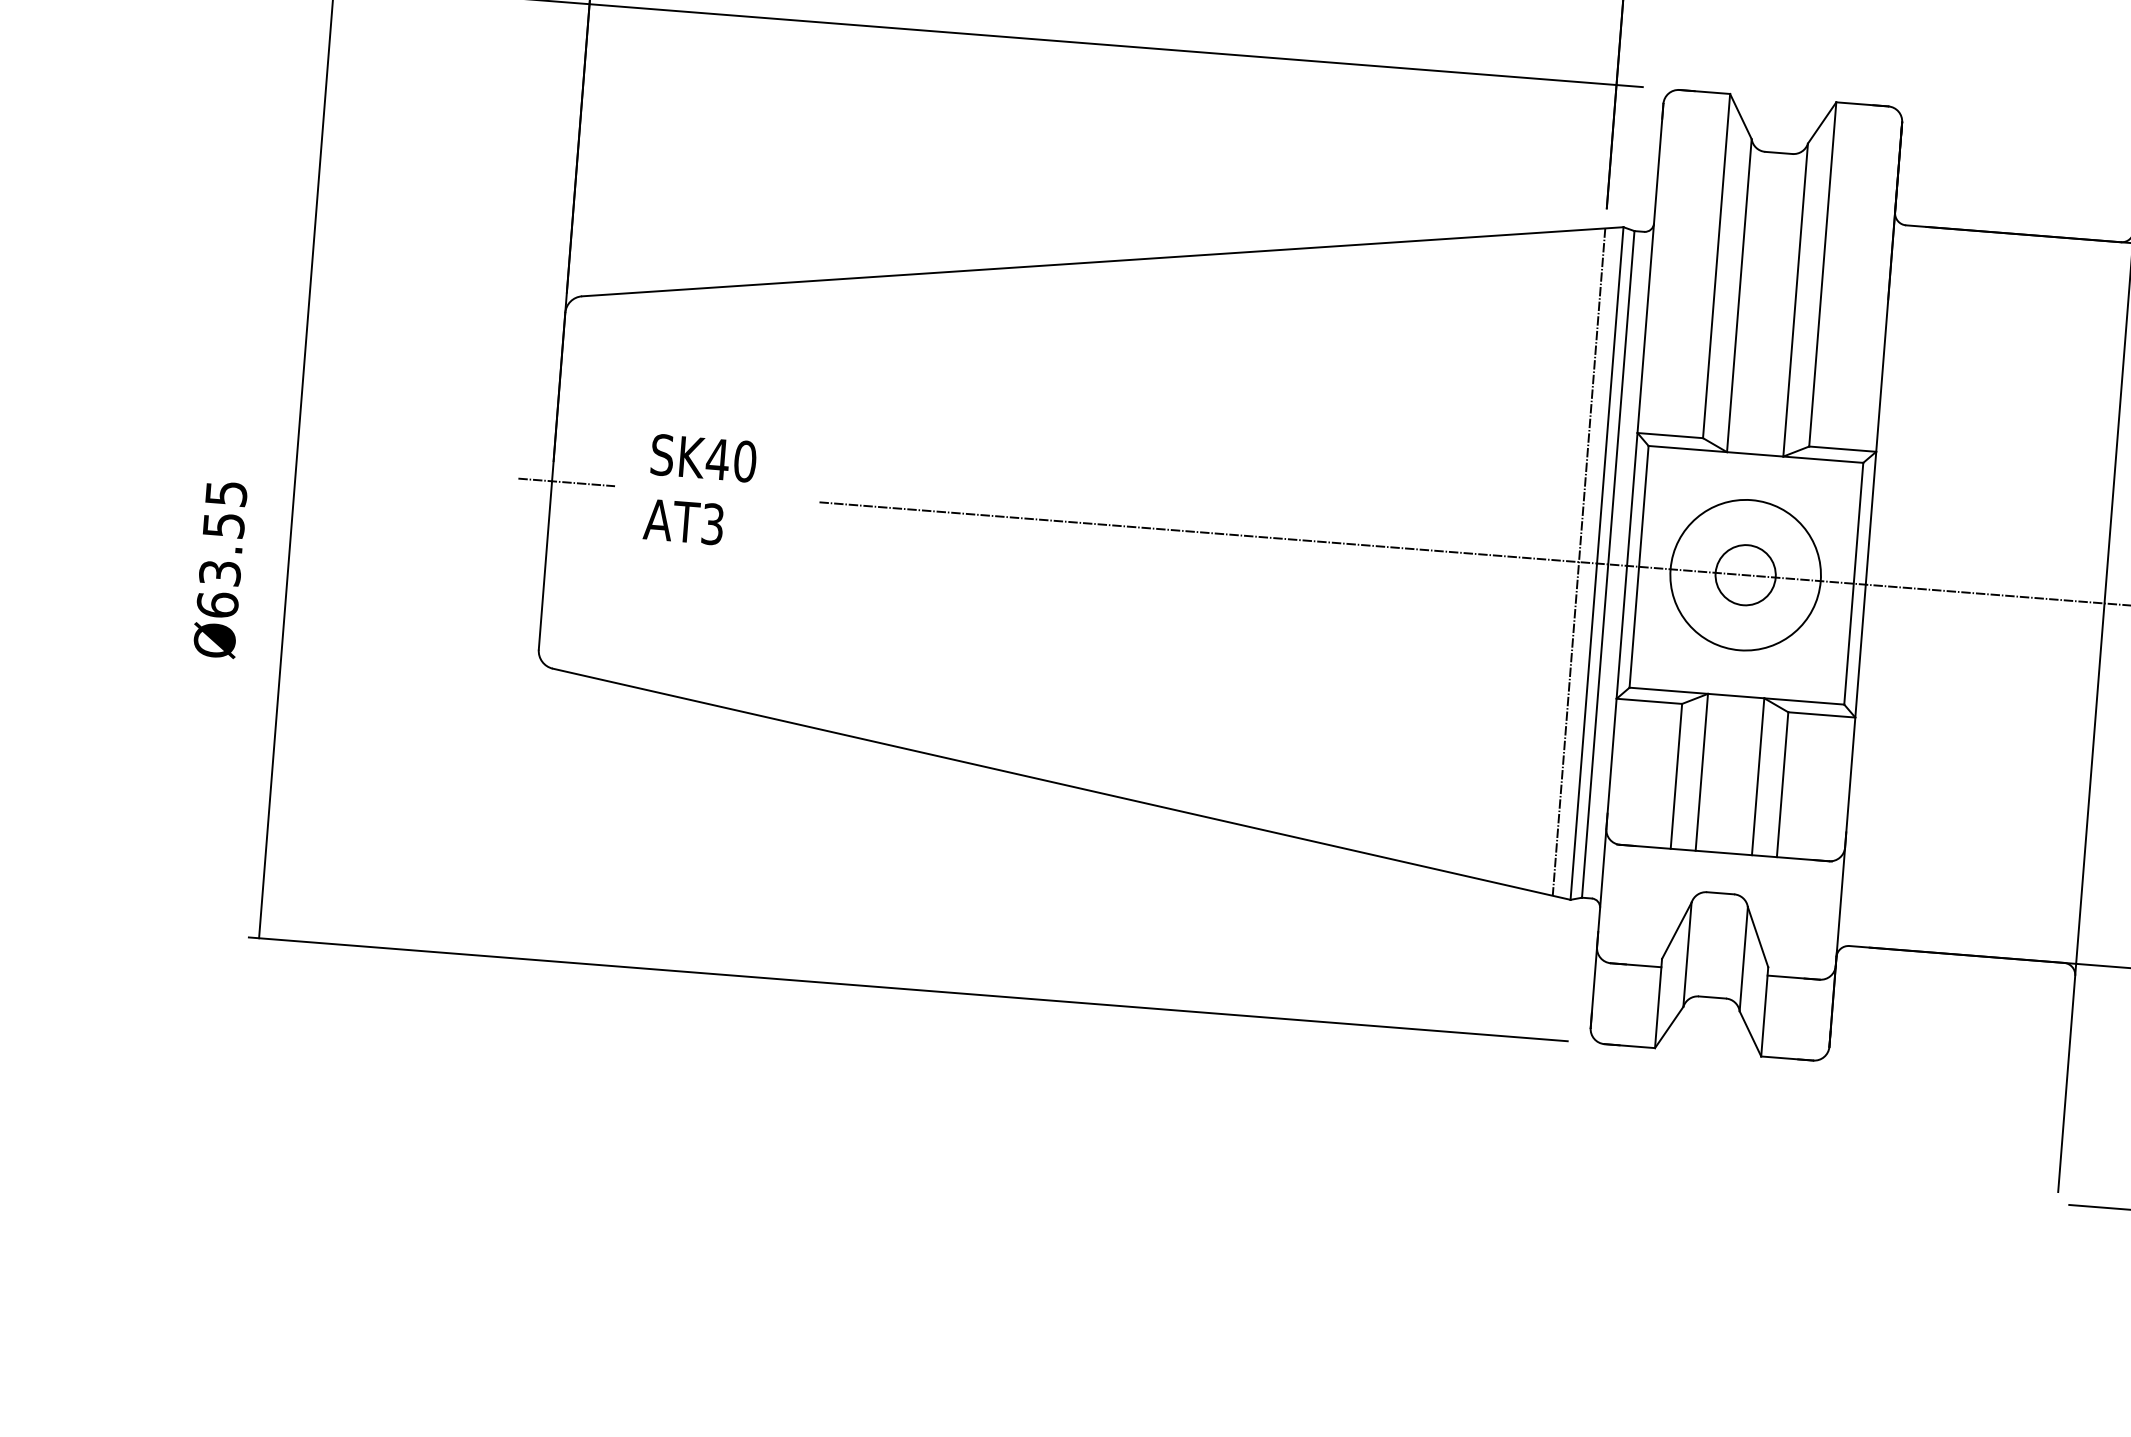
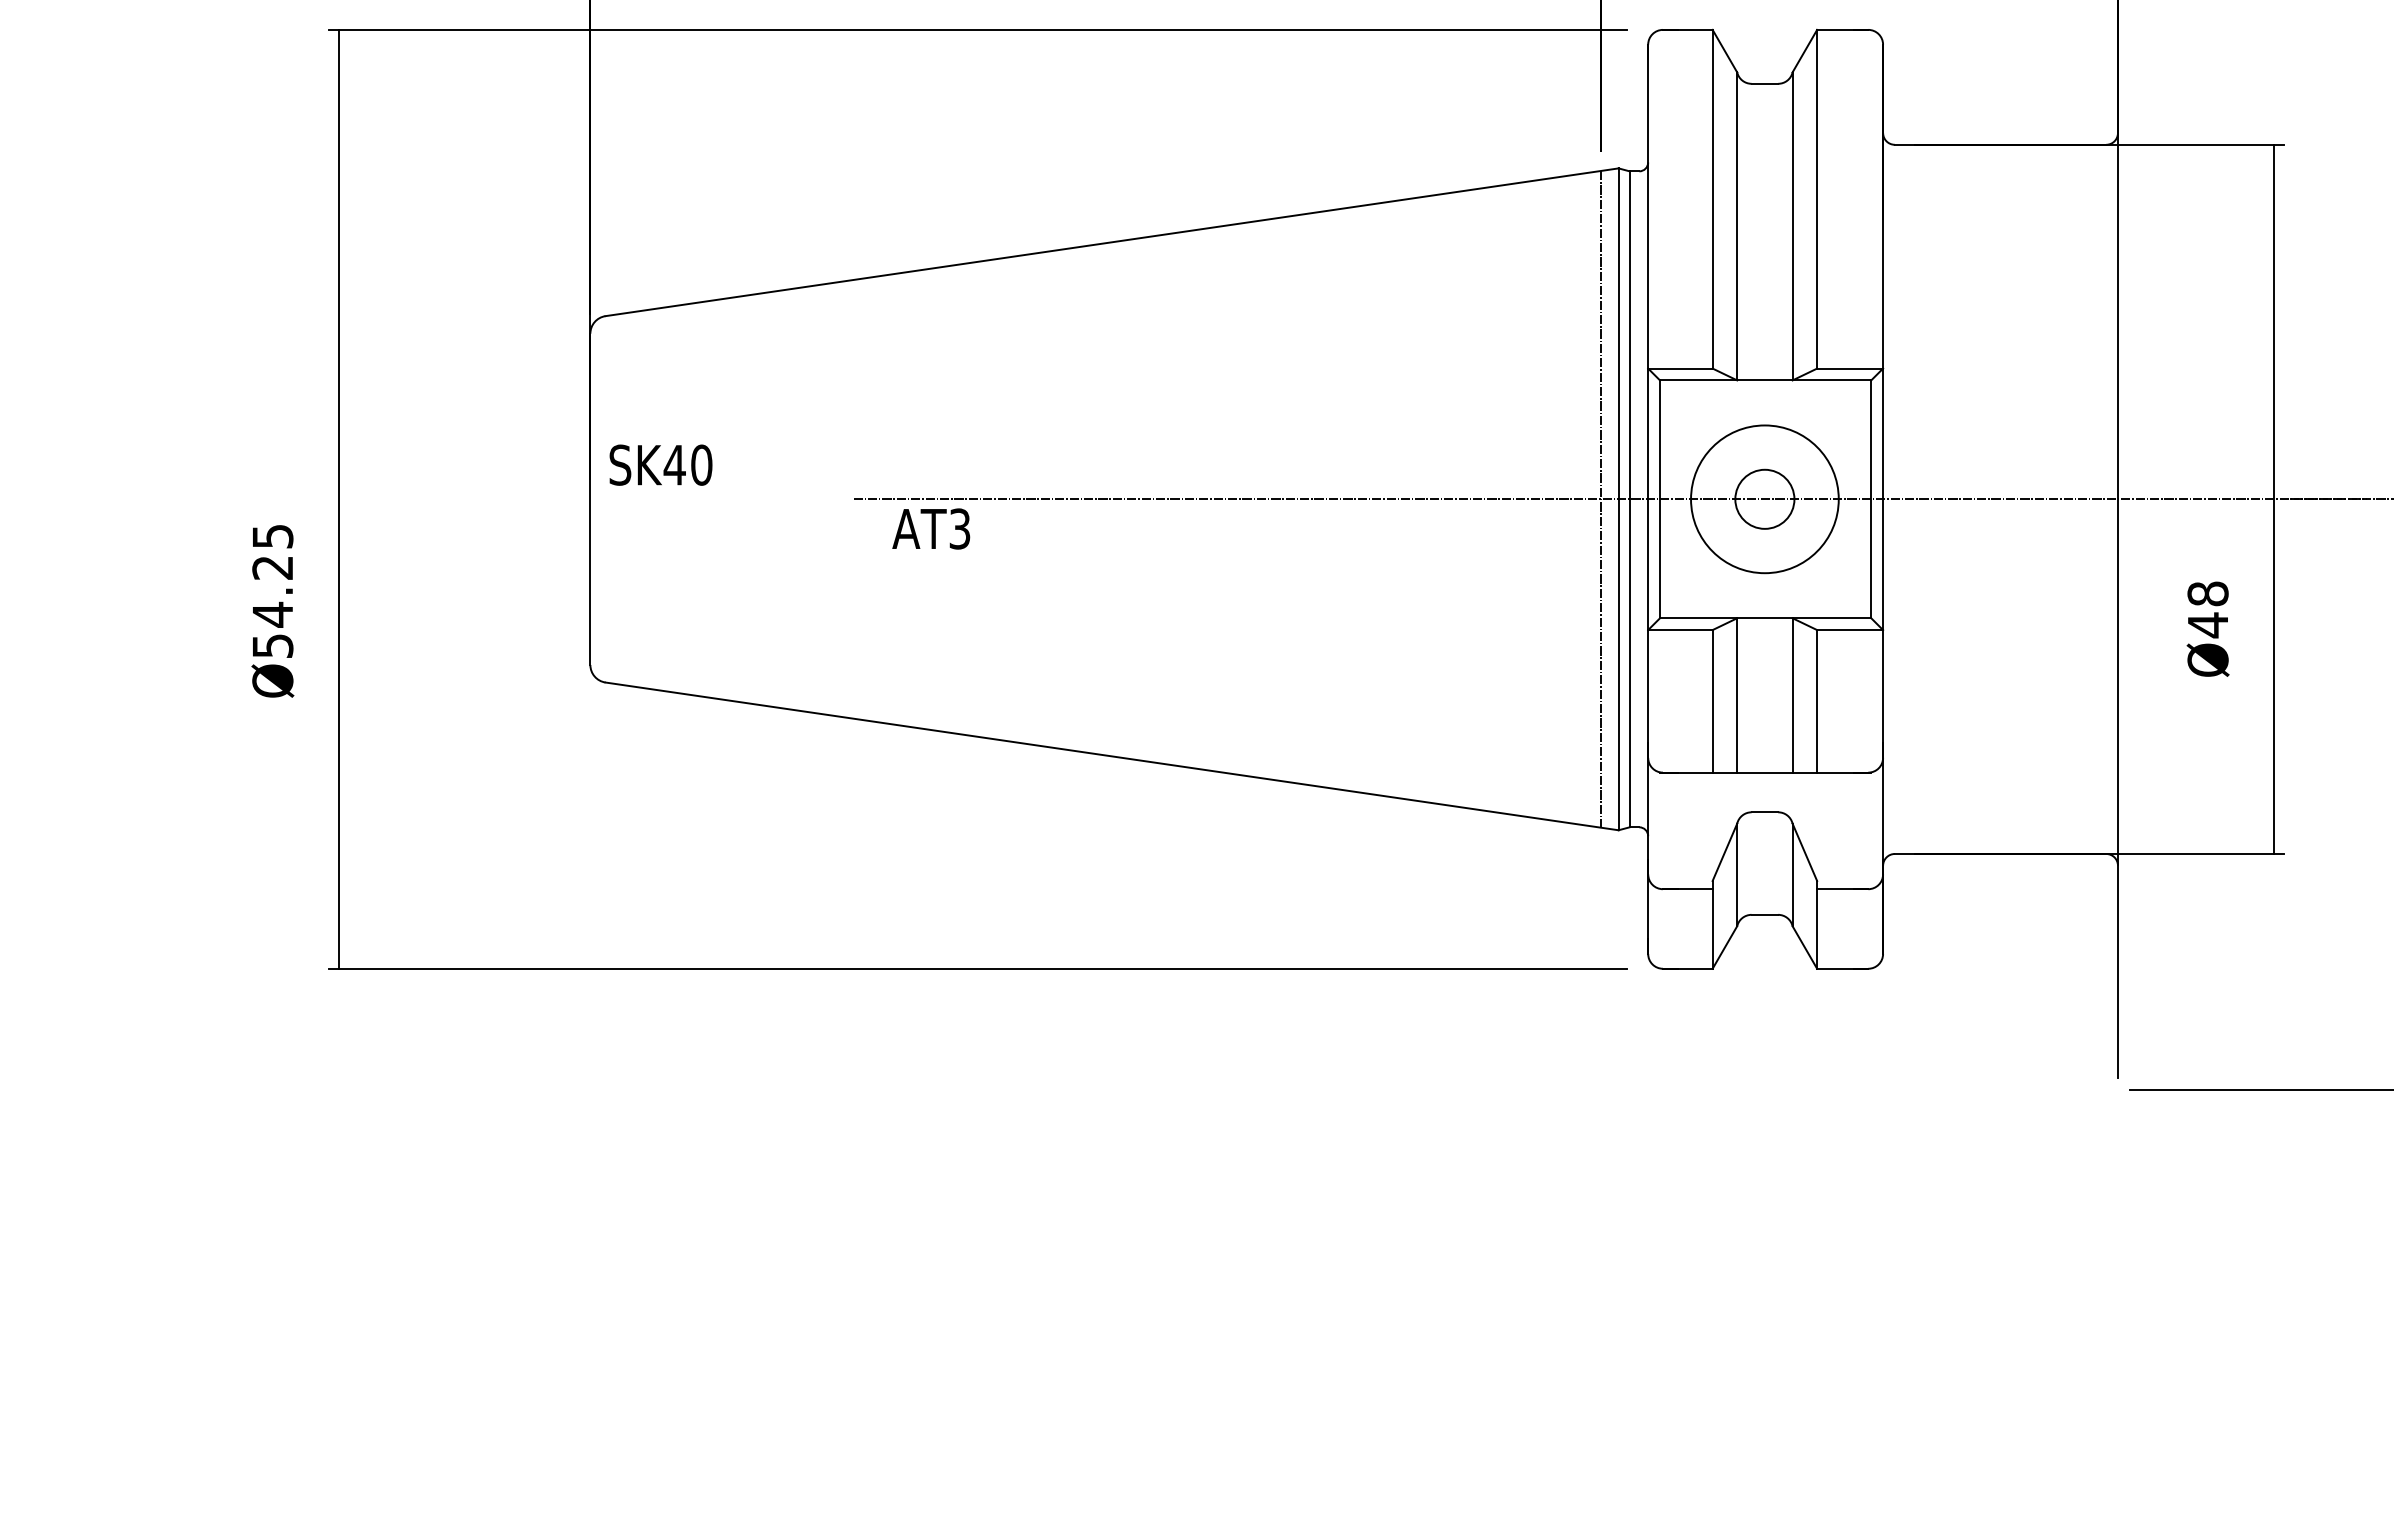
text: (703, 457) -> (660, 464), moved
line: (566, 482) -> (604, 499), removed
text: (683, 521) -> (931, 528), moved
text: (220, 565) -> (272, 607), Ø63.55 -> Ø54.25

